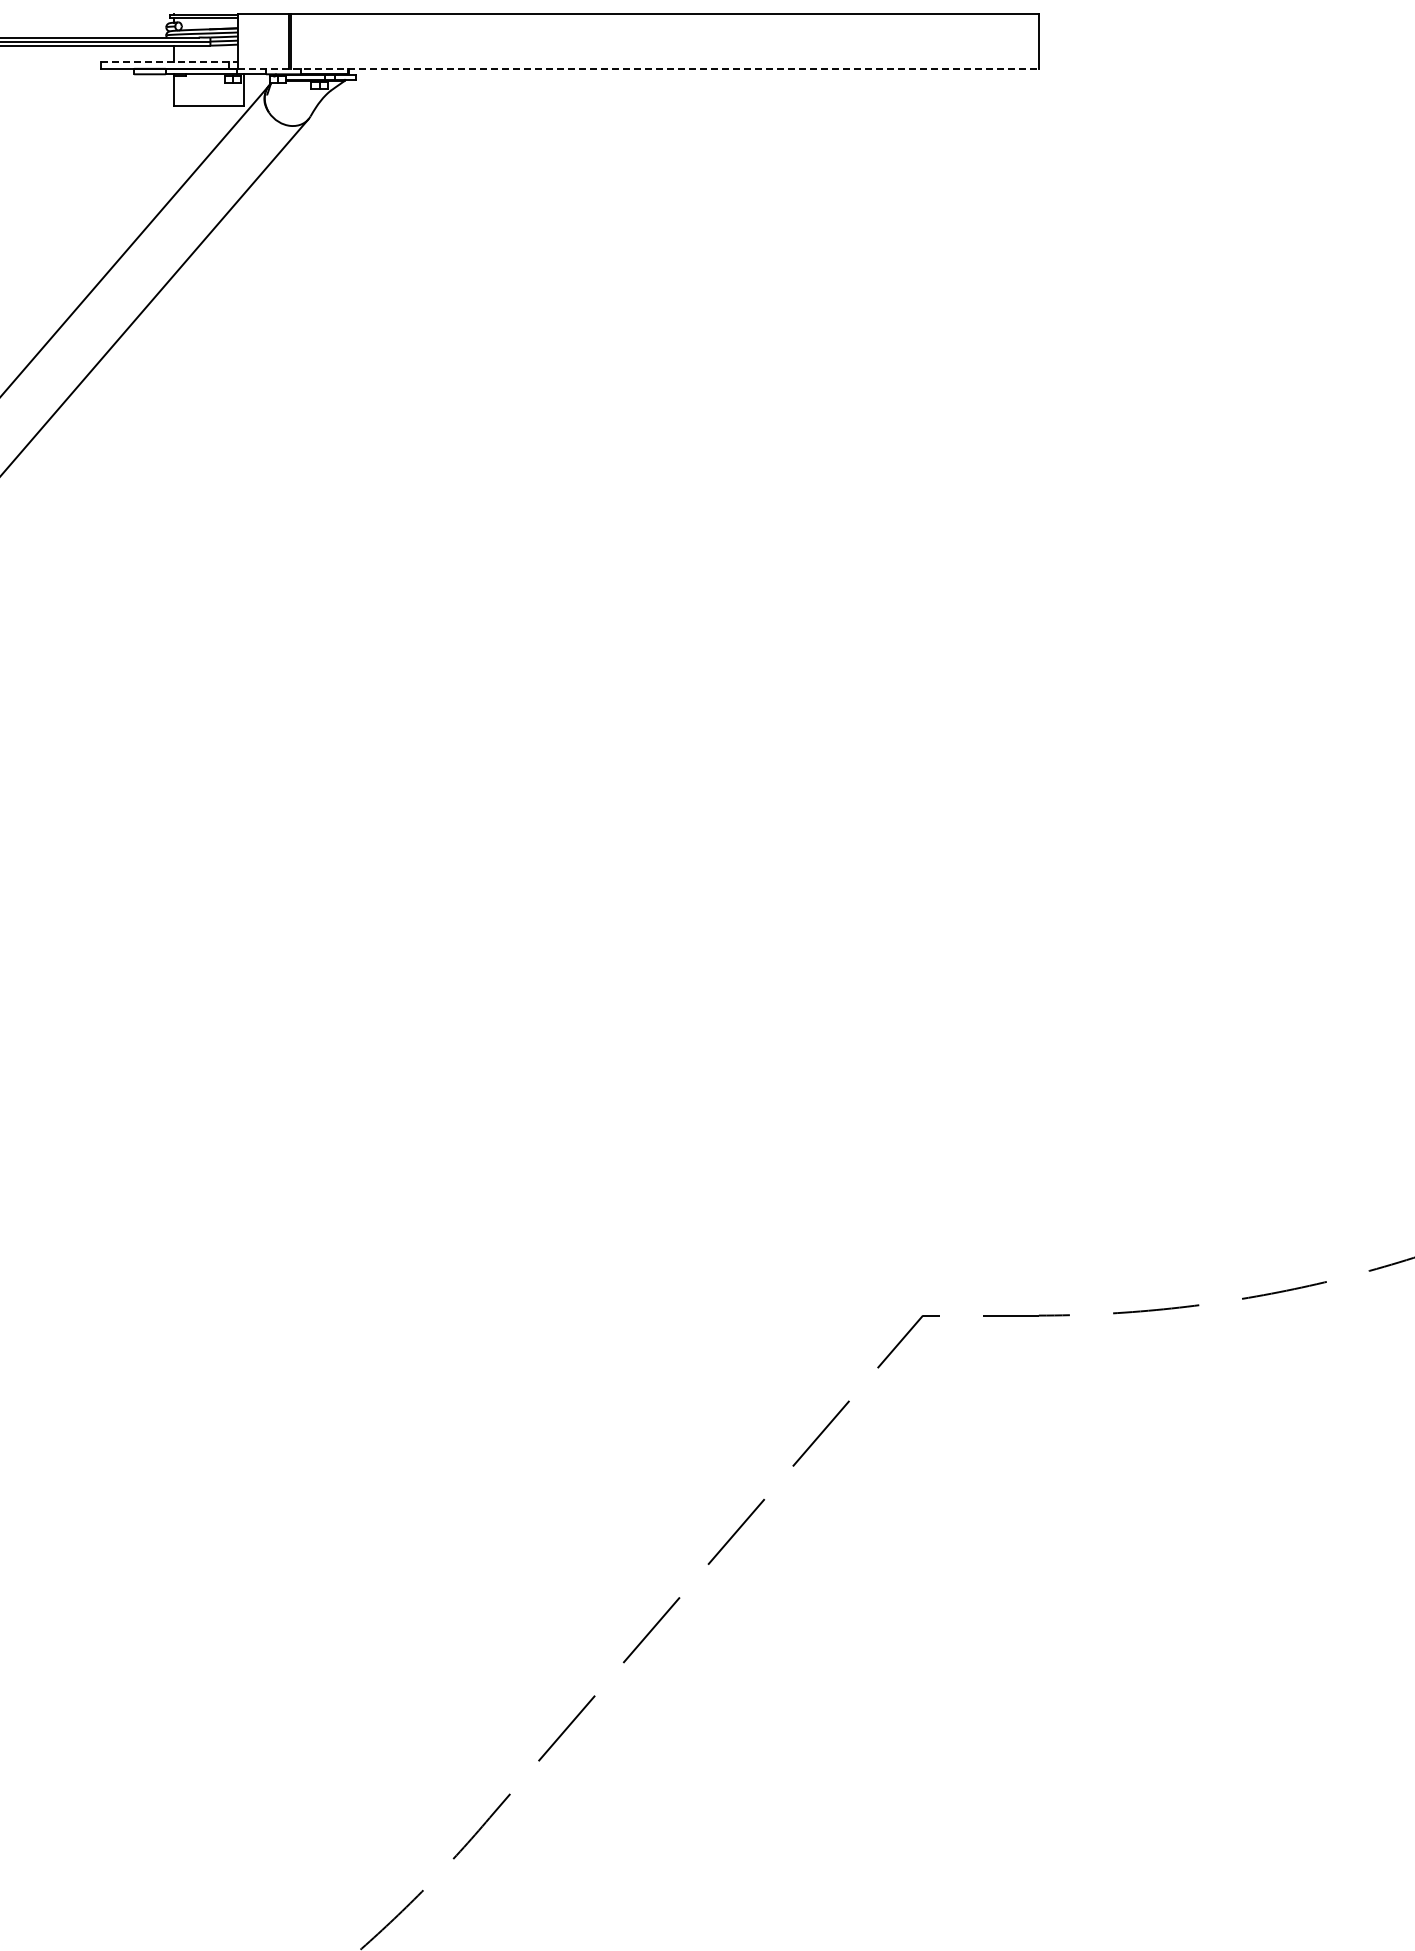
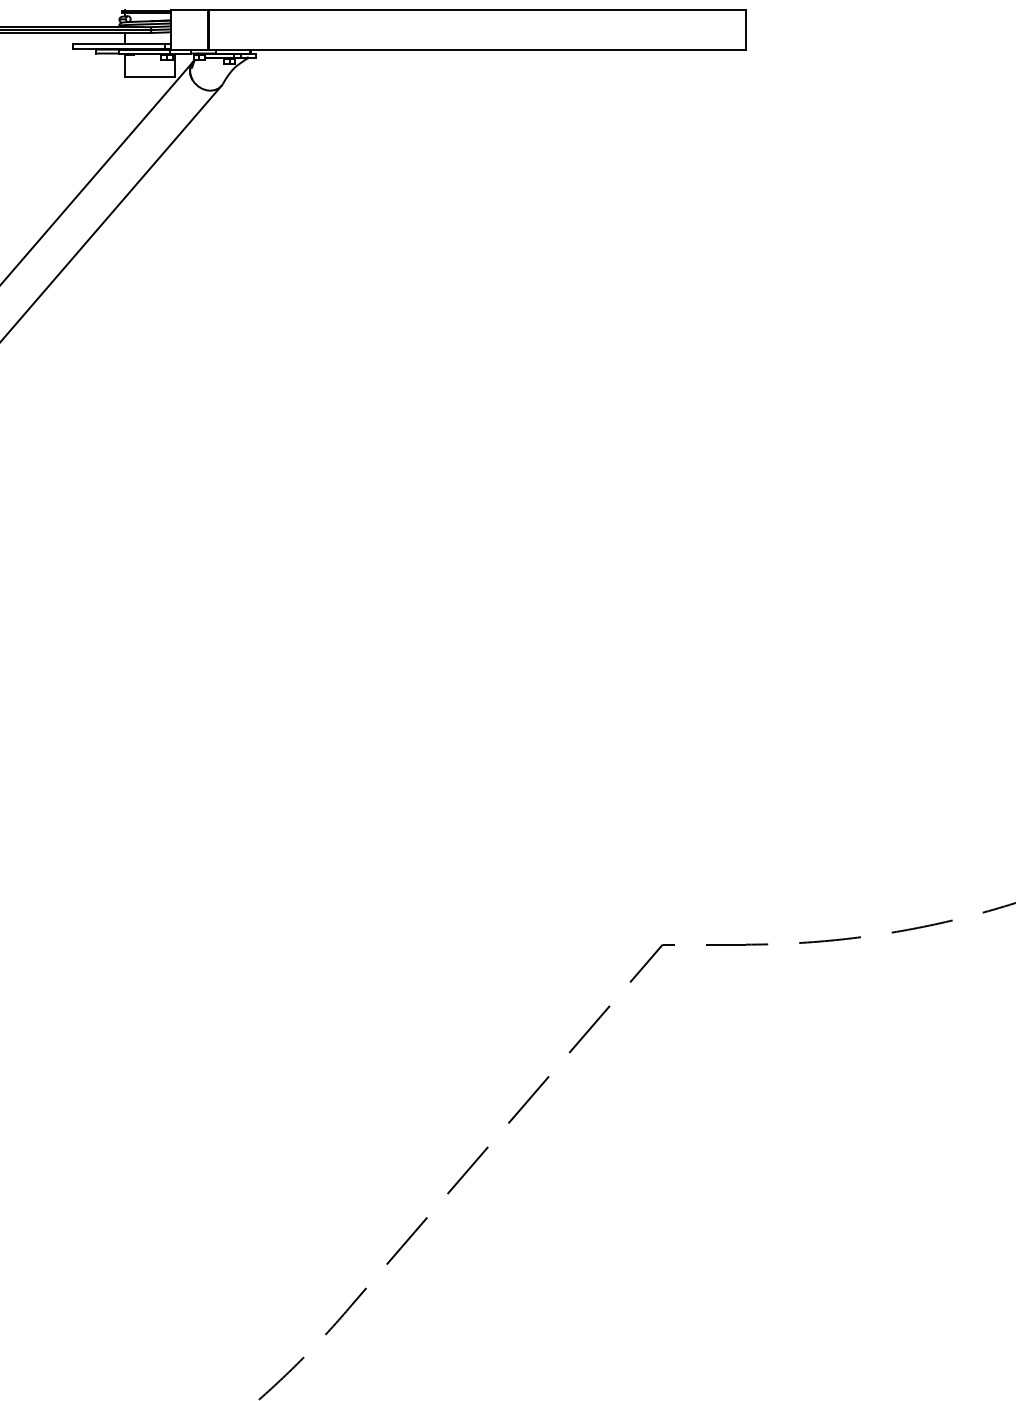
line: (170, 61) -> (122, 44), dashed -> solid
line: (638, 68) -> (458, 49), dashed -> solid

